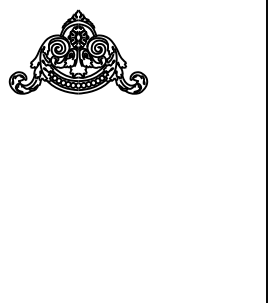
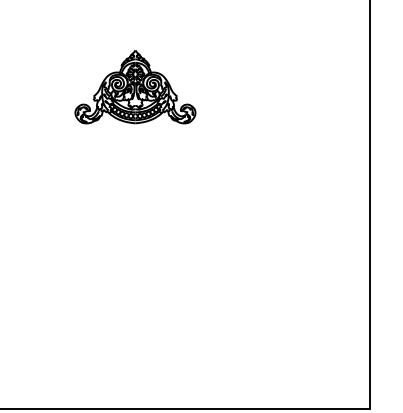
part: (78, 51) -> (135, 86), size x0.7

